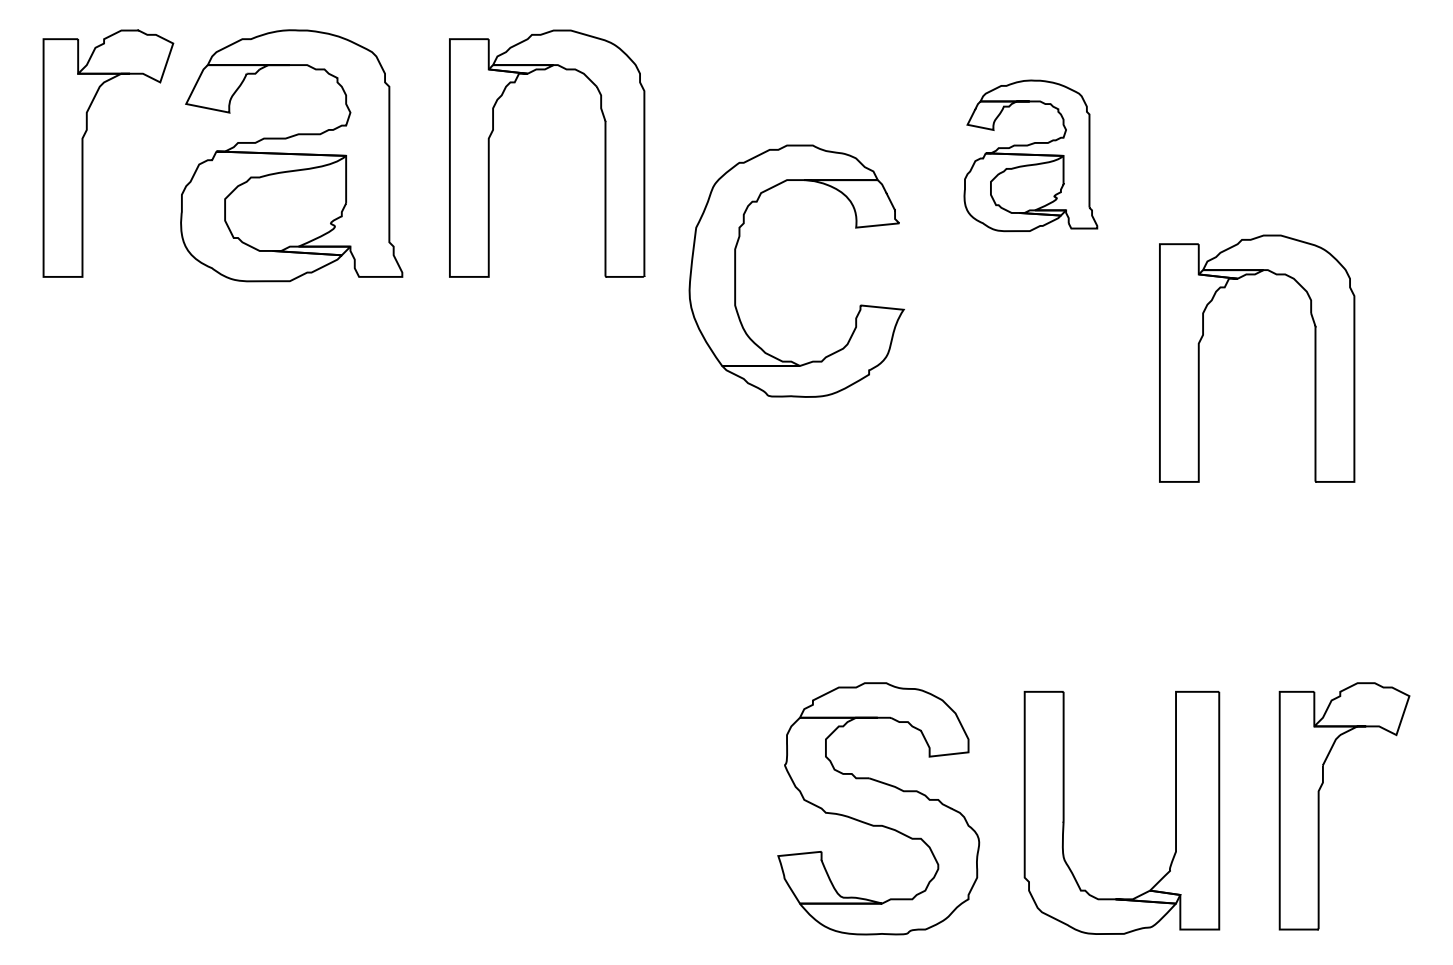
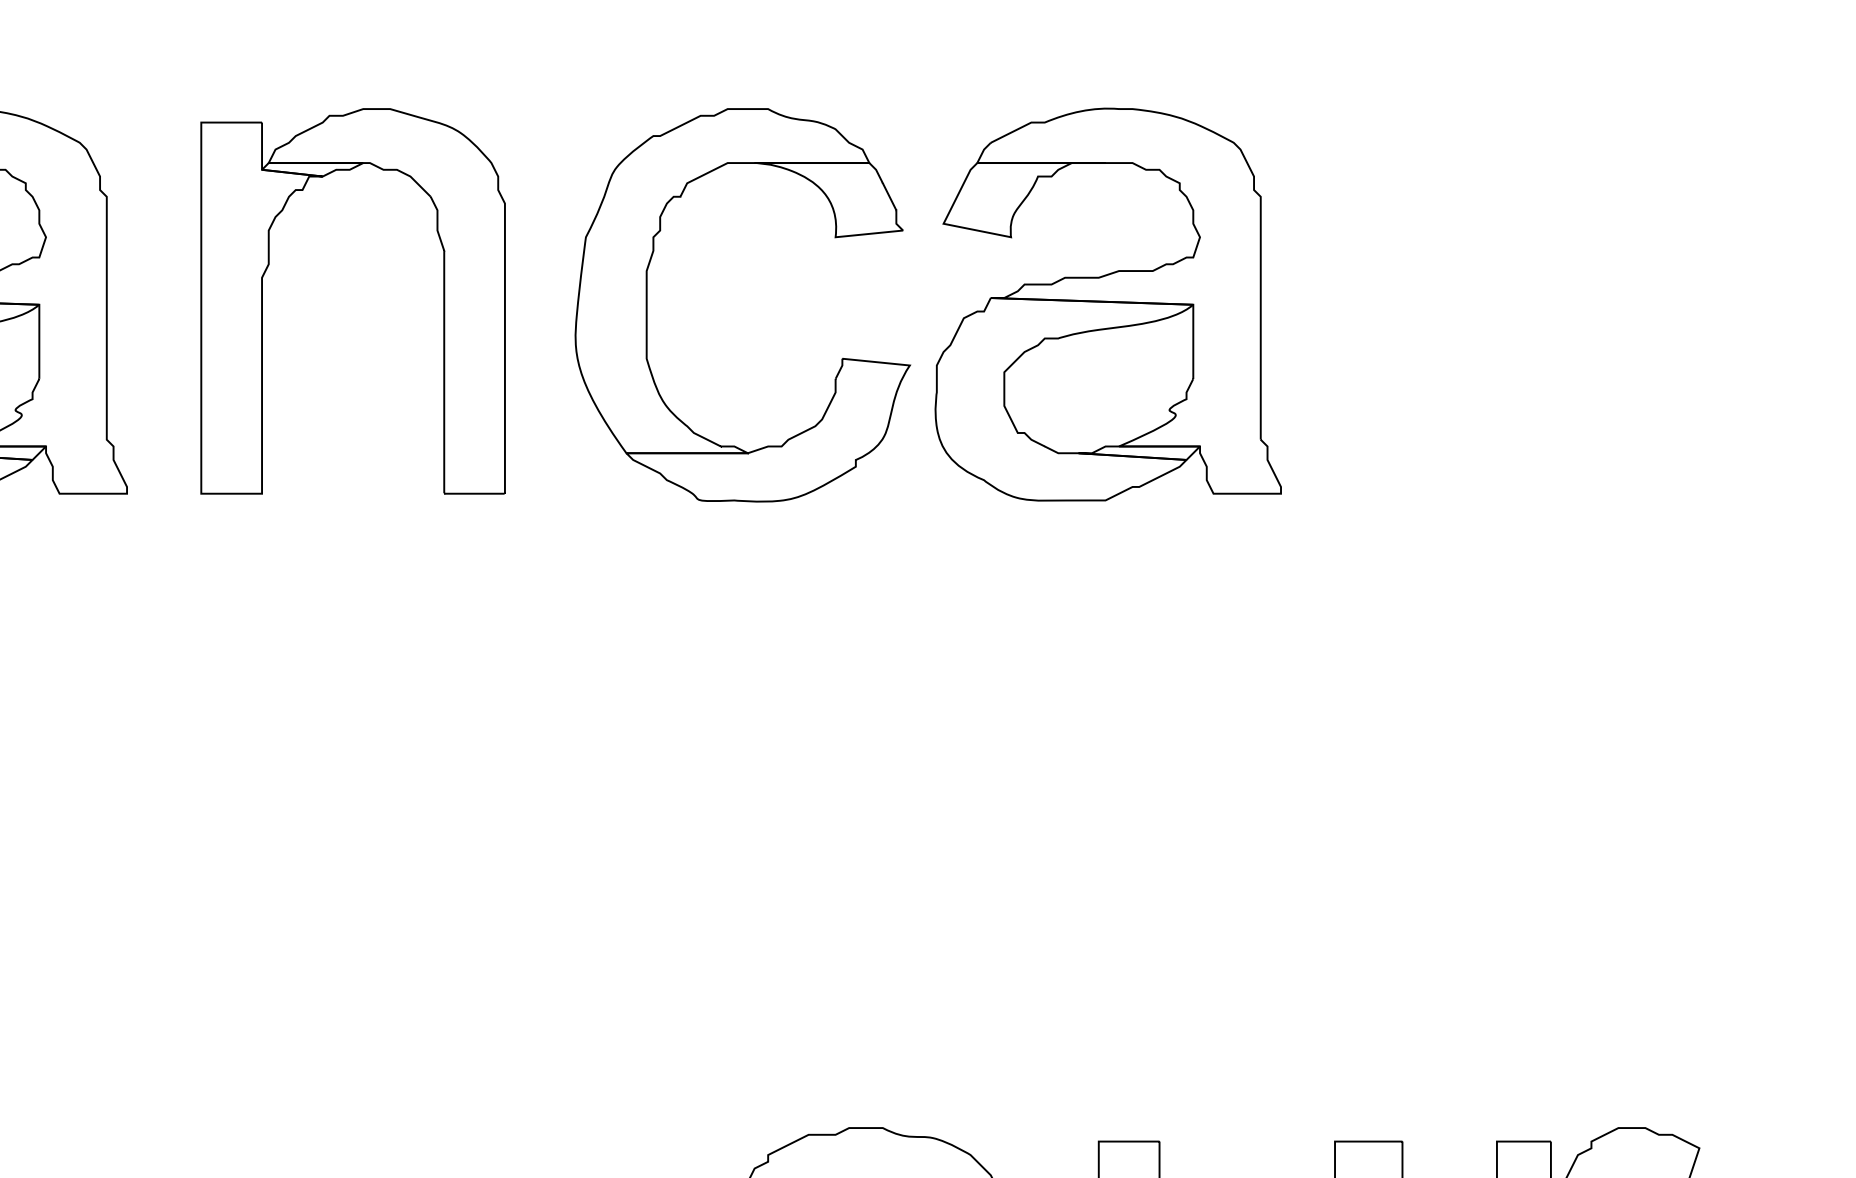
part: (1030, 155) -> (1107, 304), size x1.67
part: (735, 270) -> (647, 304), moved
part: (1314, 358) -> (1551, 621), removed

